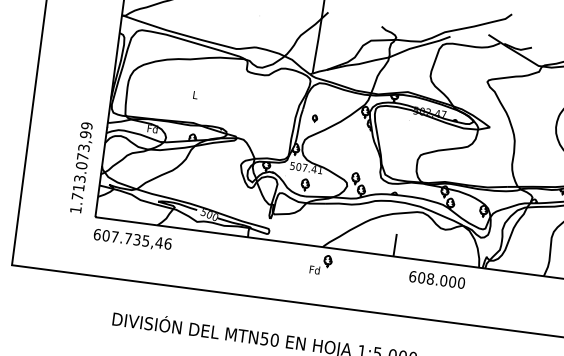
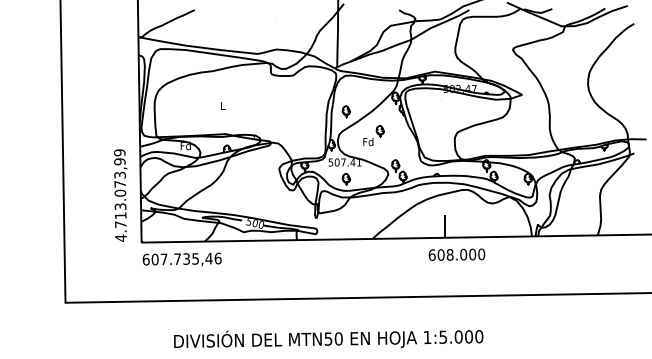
part: (314, 118) -> (345, 111), size x1.67
text: (75, 209) -> (120, 237), 1.713.073,99 -> 4.713.073,99
part: (320, 264) -> (373, 135), moved
text: (436, 279) -> (456, 254), moved

